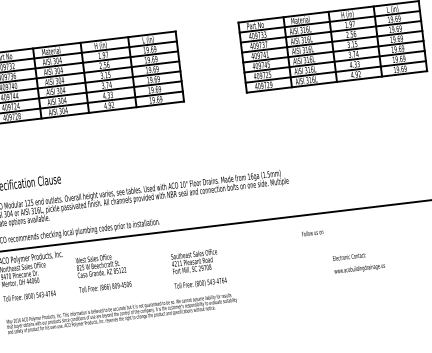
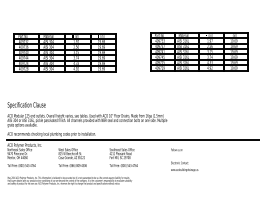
text: (358, 262) -> (184, 166), moved
text: (198, 268) -> (123, 157), moved
text: (103, 272) -> (72, 157), moved

